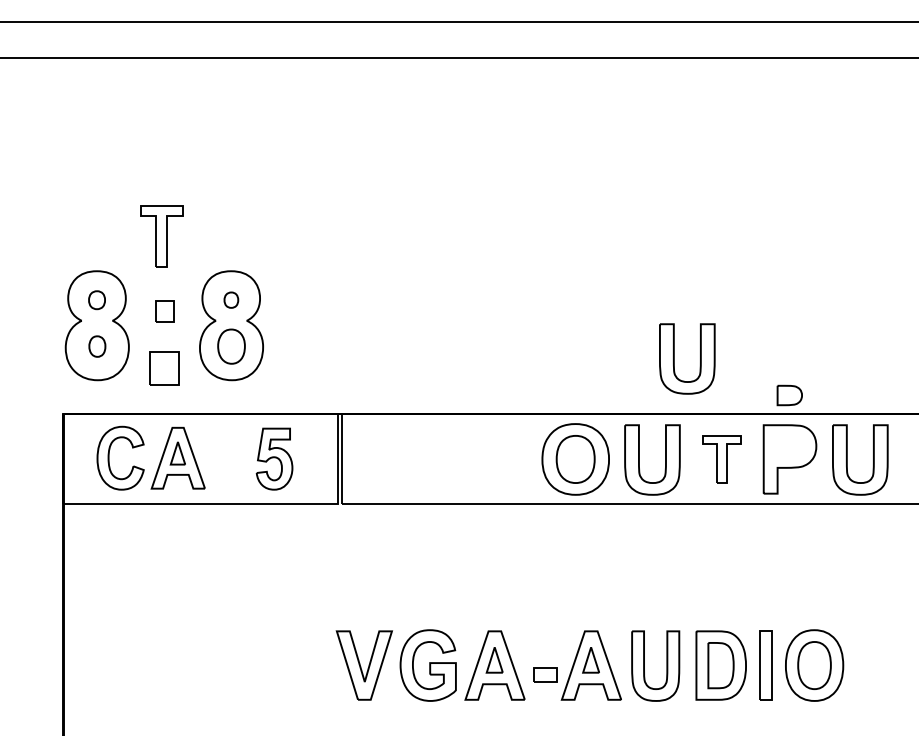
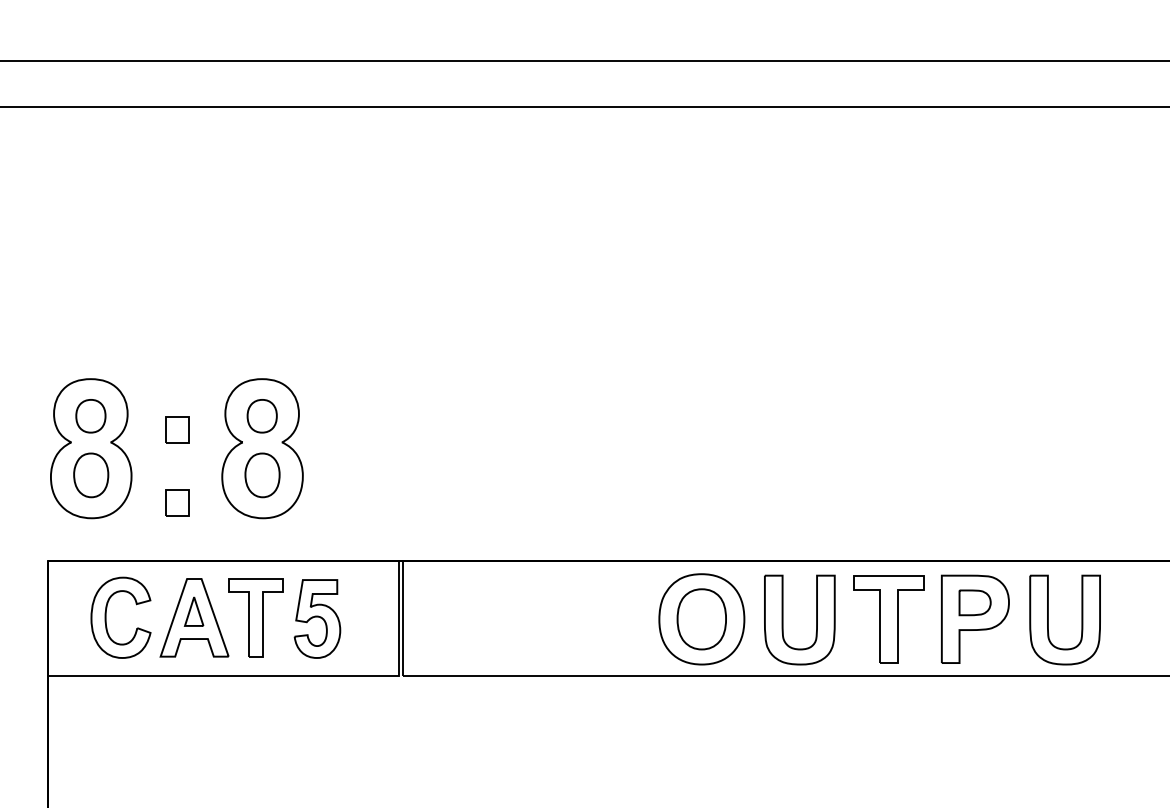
part: (161, 236) -> (256, 618), moved
part: (96, 299) -> (90, 415), size x1.43
part: (231, 299) -> (262, 415), size x1.67
part: (97, 346) -> (91, 475), size x1.67
part: (674, 358) -> (827, 490), removed
part: (164, 367) -> (176, 502), size x0.62
part: (789, 395) -> (974, 602), moved
part: (721, 459) -> (887, 619), size x1.43

